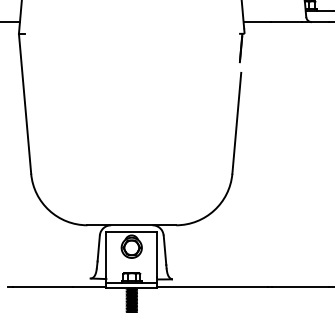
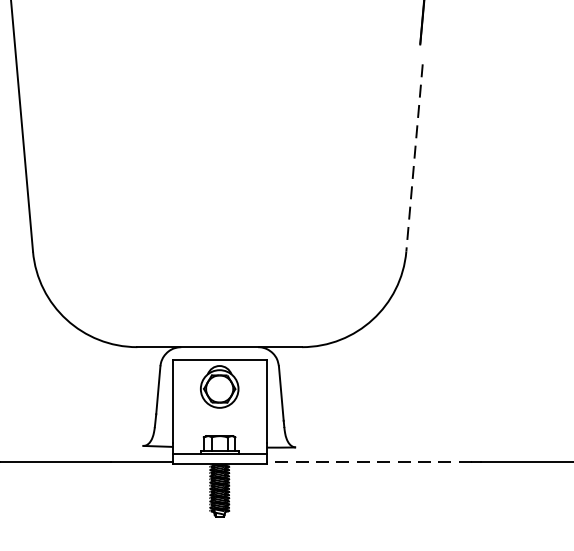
line: (236, 123) -> (413, 158), solid -> dashed
line: (211, 287) -> (367, 462), solid -> dashed

